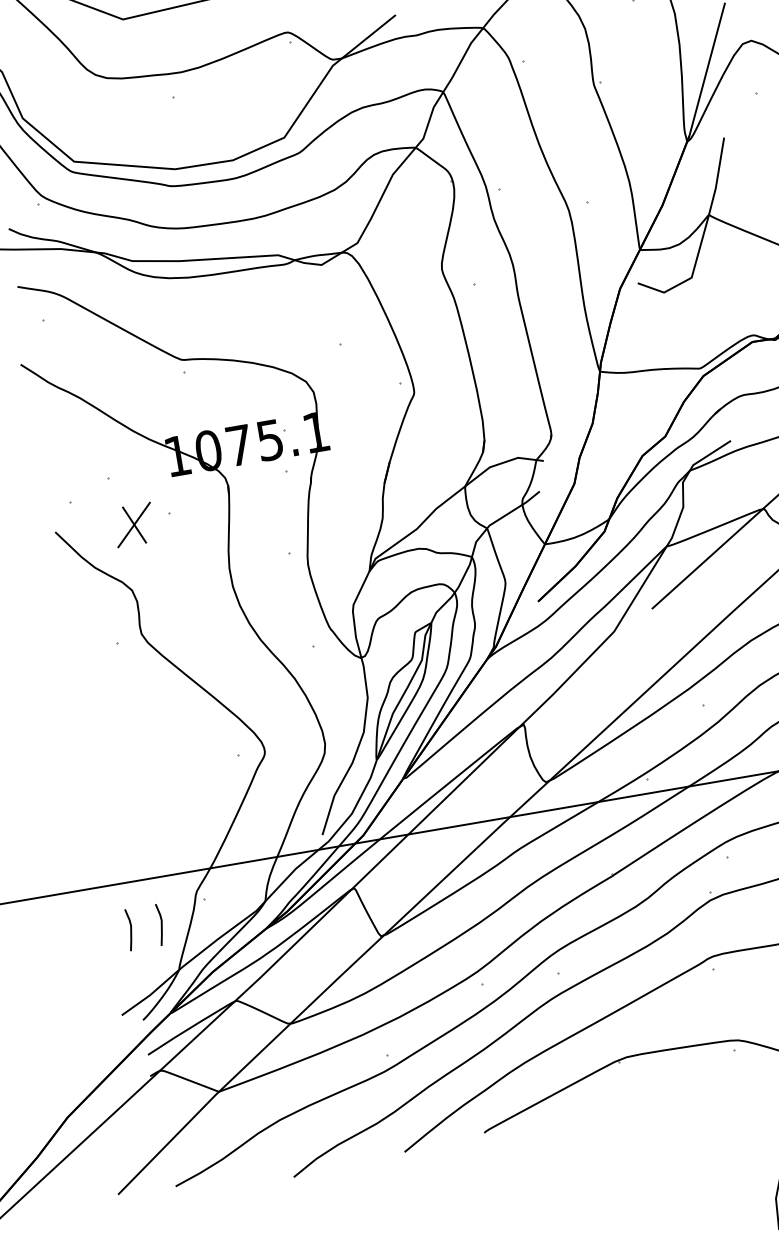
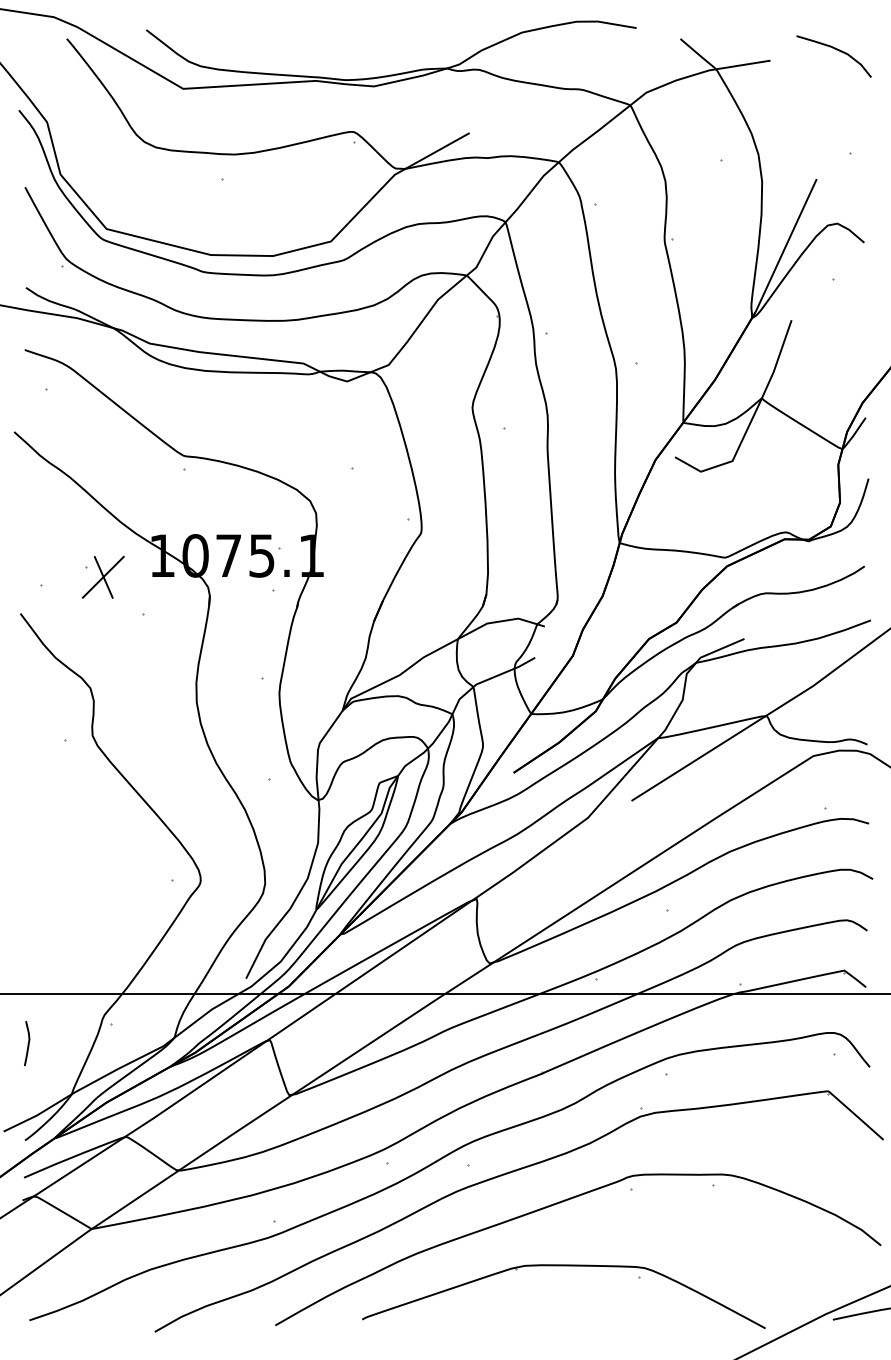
part: (133, 524) -> (102, 576), moved
line: (160, 924) -> (60, 1043), removed

